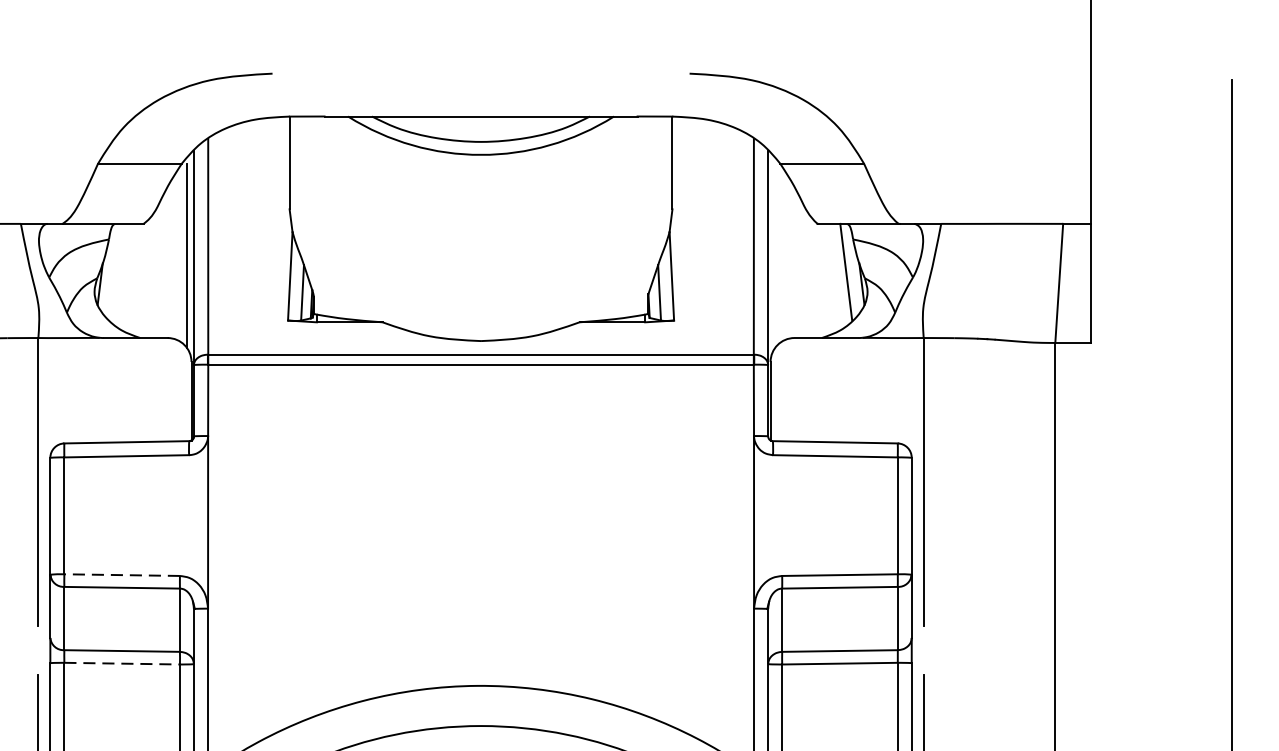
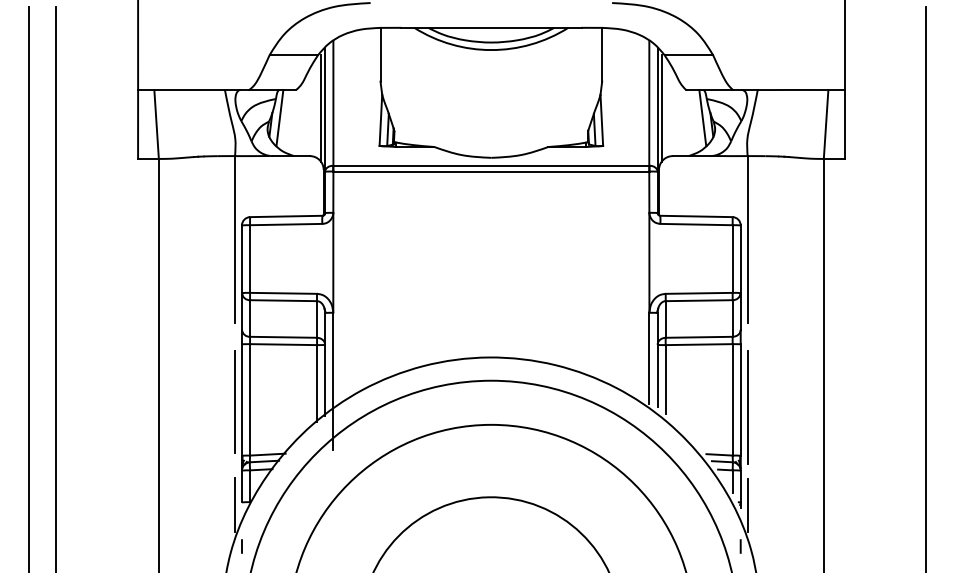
line: (774, 255) -> (661, 108), added
line: (115, 273) -> (279, 118), added
line: (122, 575) -> (283, 293), dashed -> solid
line: (123, 663) -> (284, 344), dashed -> solid

